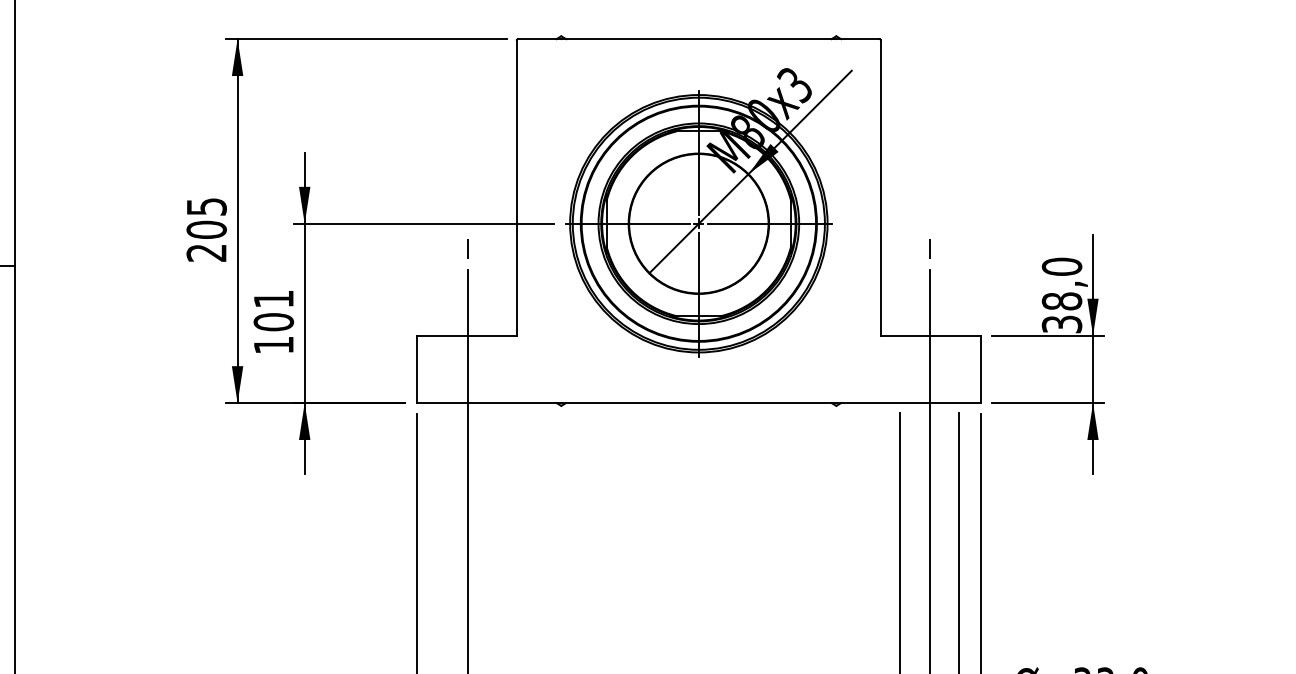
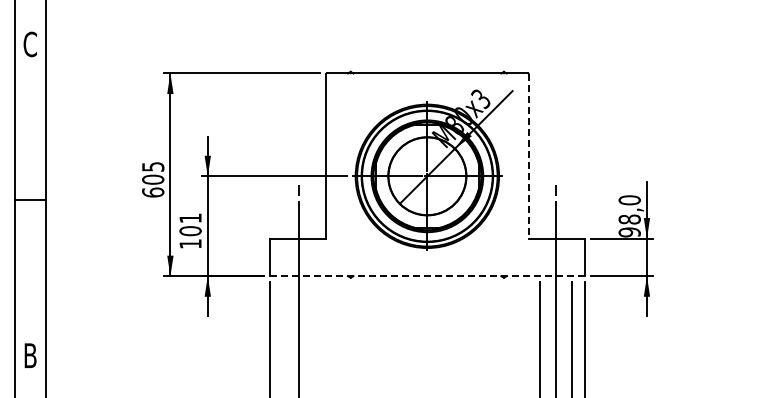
line: (880, 188) -> (528, 156), solid -> dashed
text: (207, 252) -> (153, 192), 205 -> 605
text: (1061, 324) -> (629, 232), 38,0 -> 98,0
line: (697, 403) -> (426, 276), solid -> dashed

